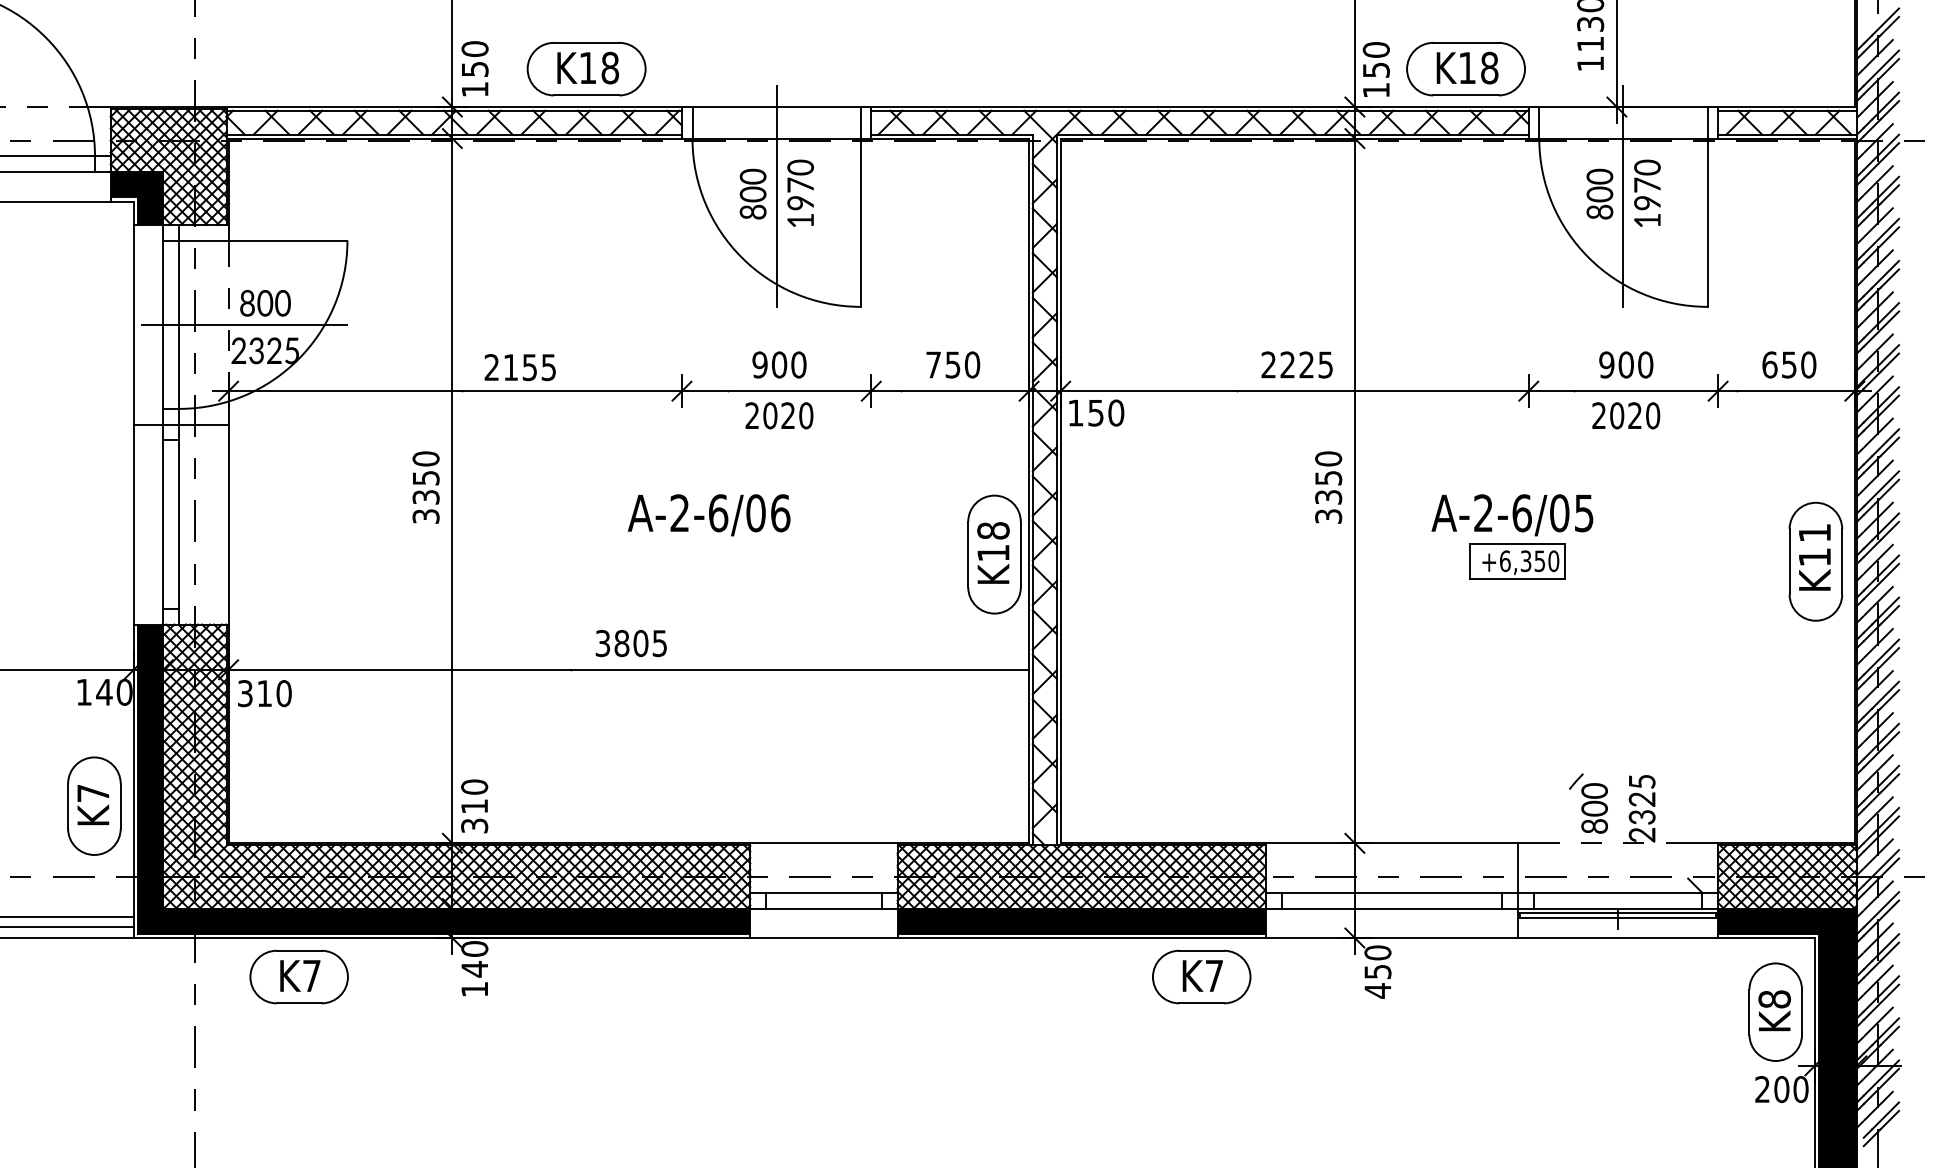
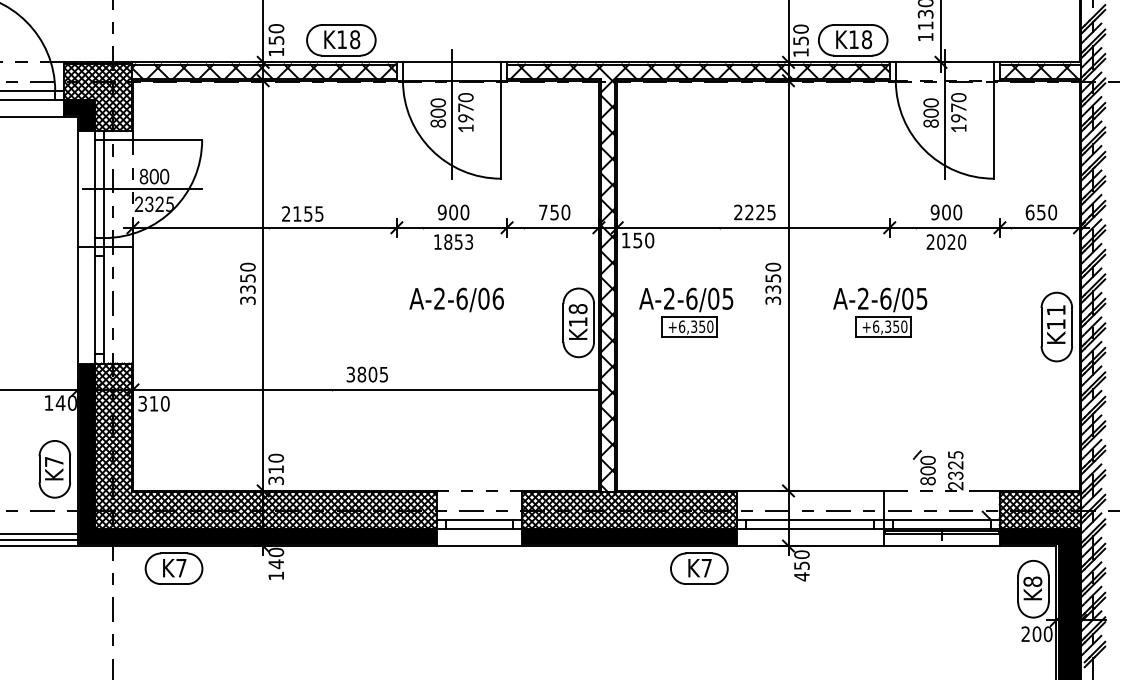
line: (1622, 138) -> (944, 80), solid -> dashed
text: (779, 414) -> (453, 241), 2020 -> 1853
text: (708, 514) -> (456, 299), moved
part: (1179, 536) -> (686, 312), added
line: (823, 842) -> (479, 490), solid -> dashed

